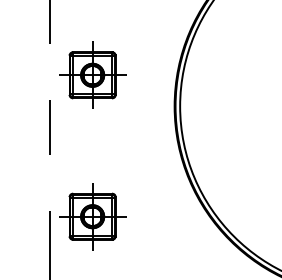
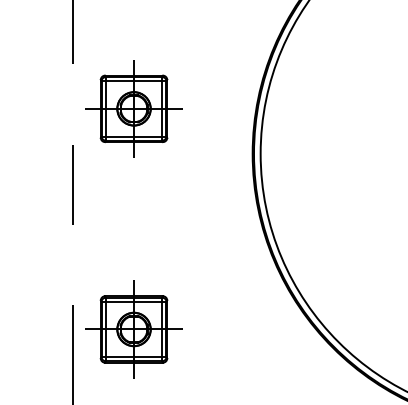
part: (92, 216) -> (133, 329), moved

